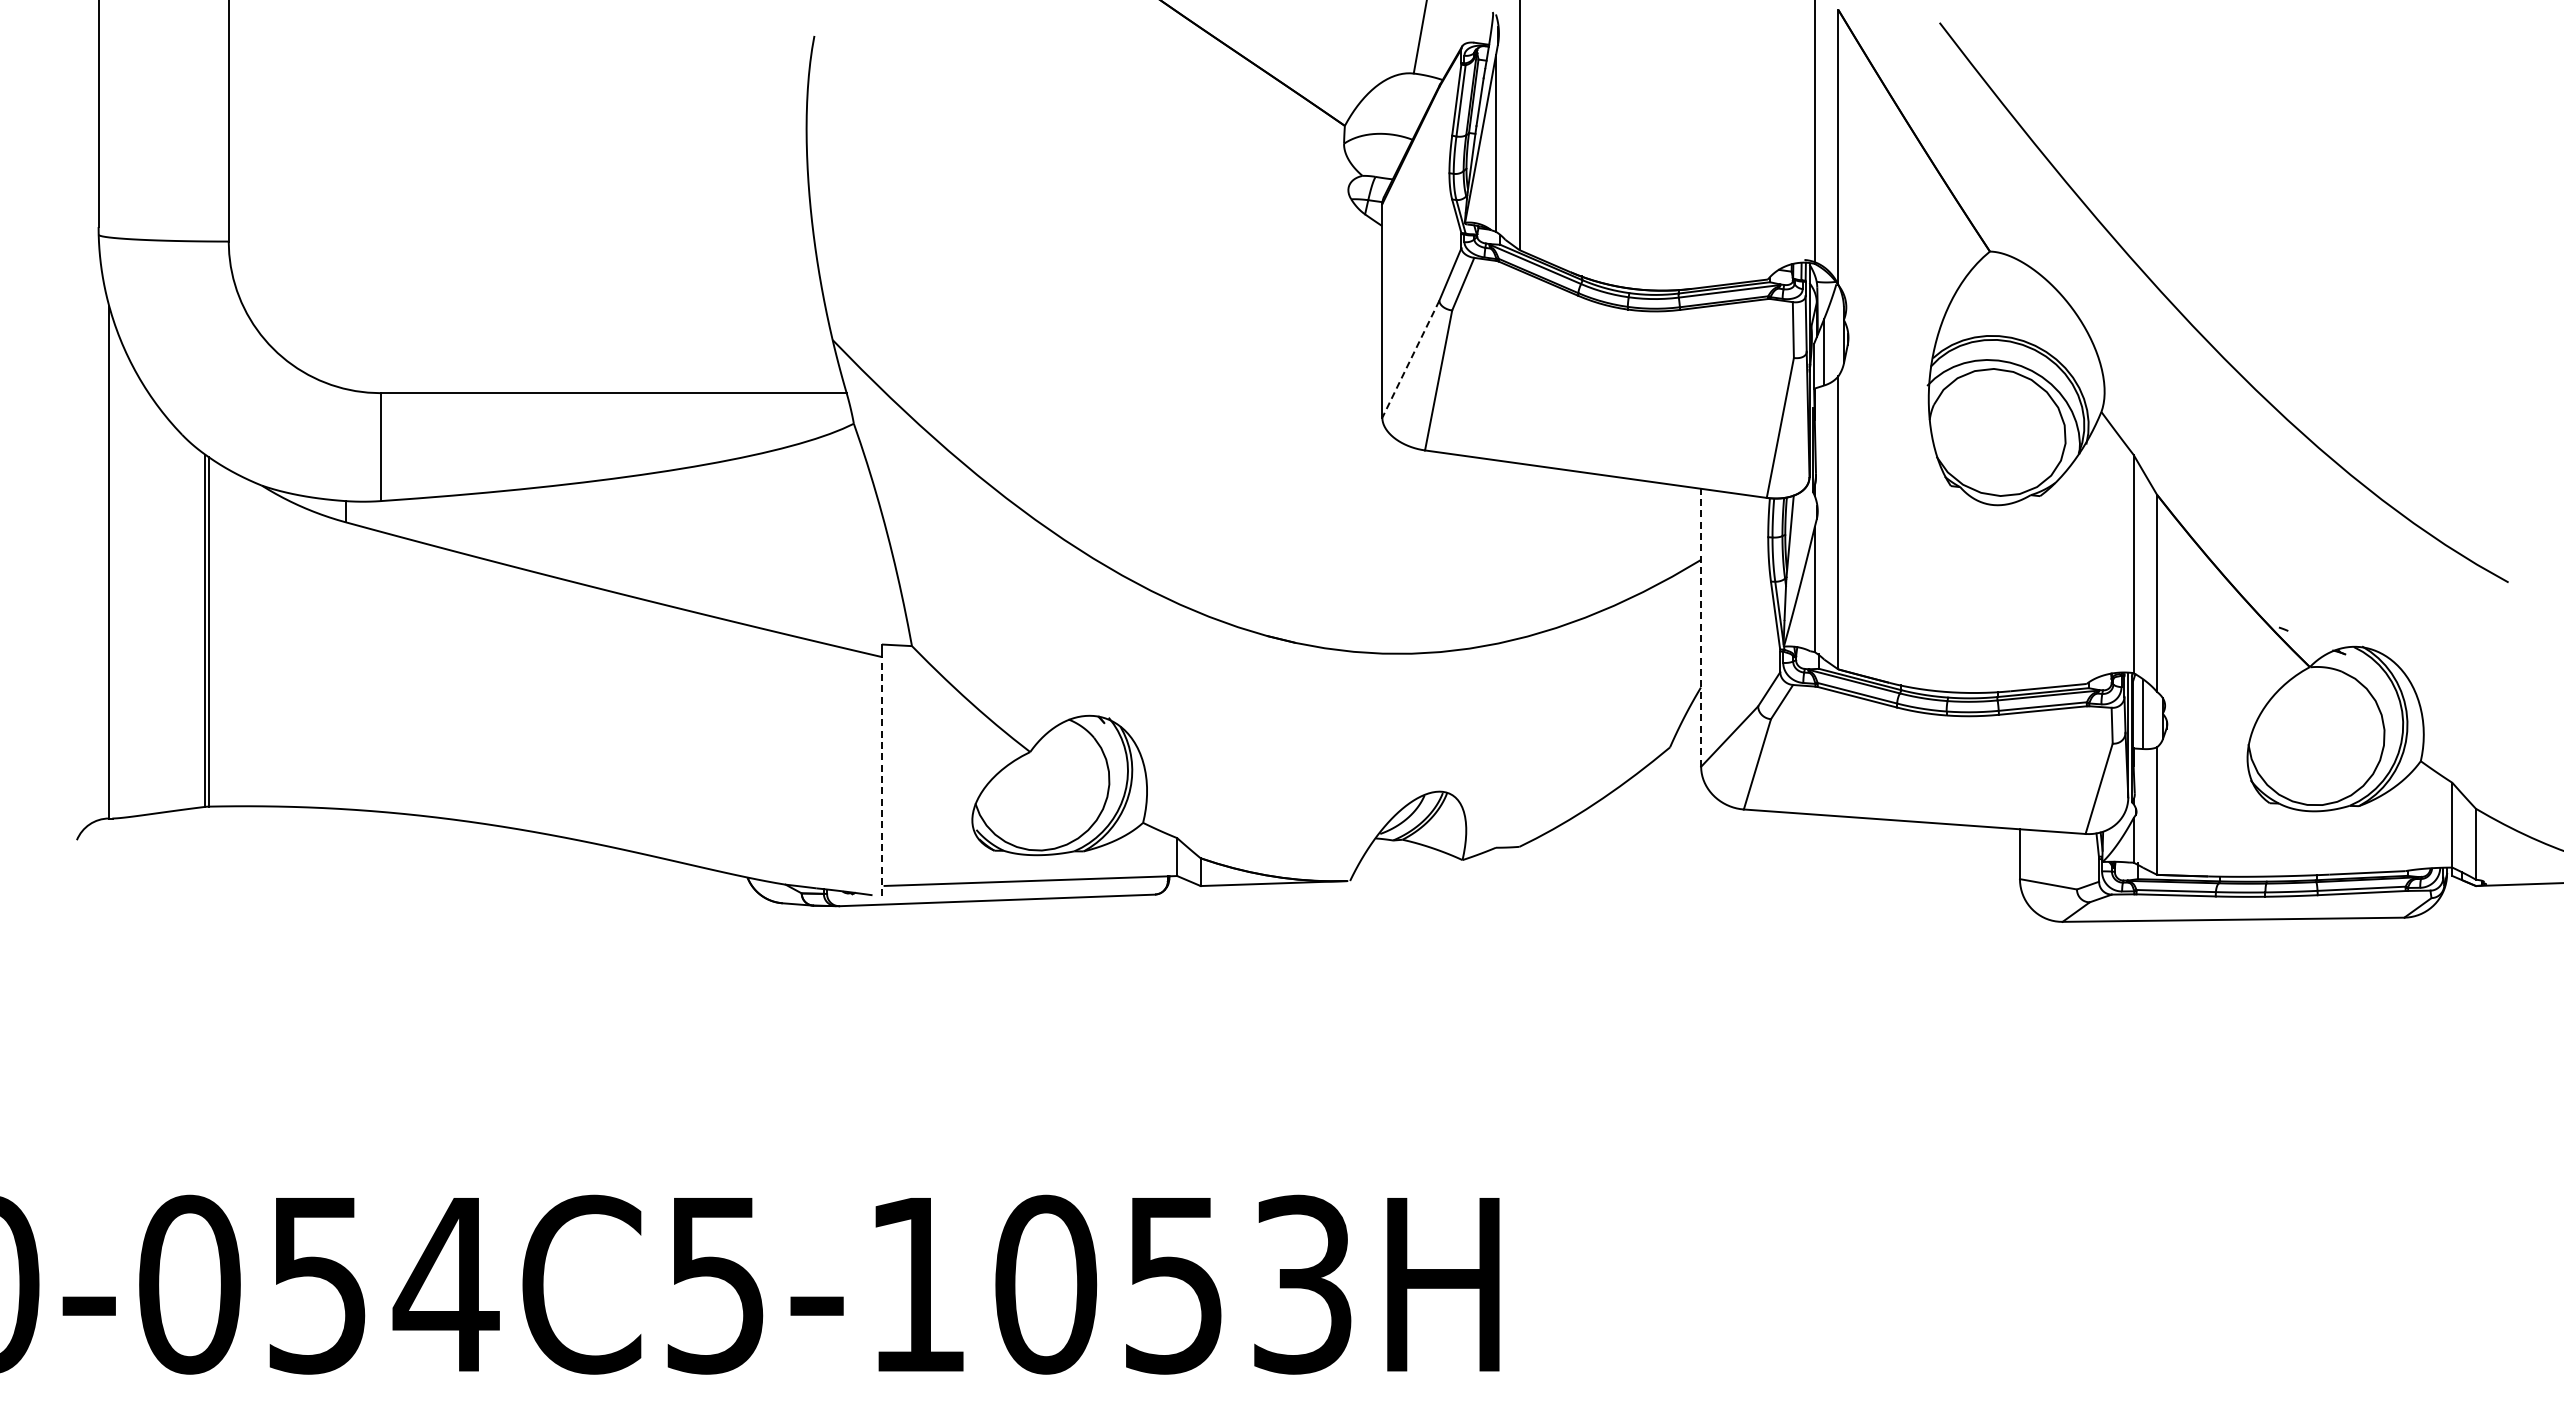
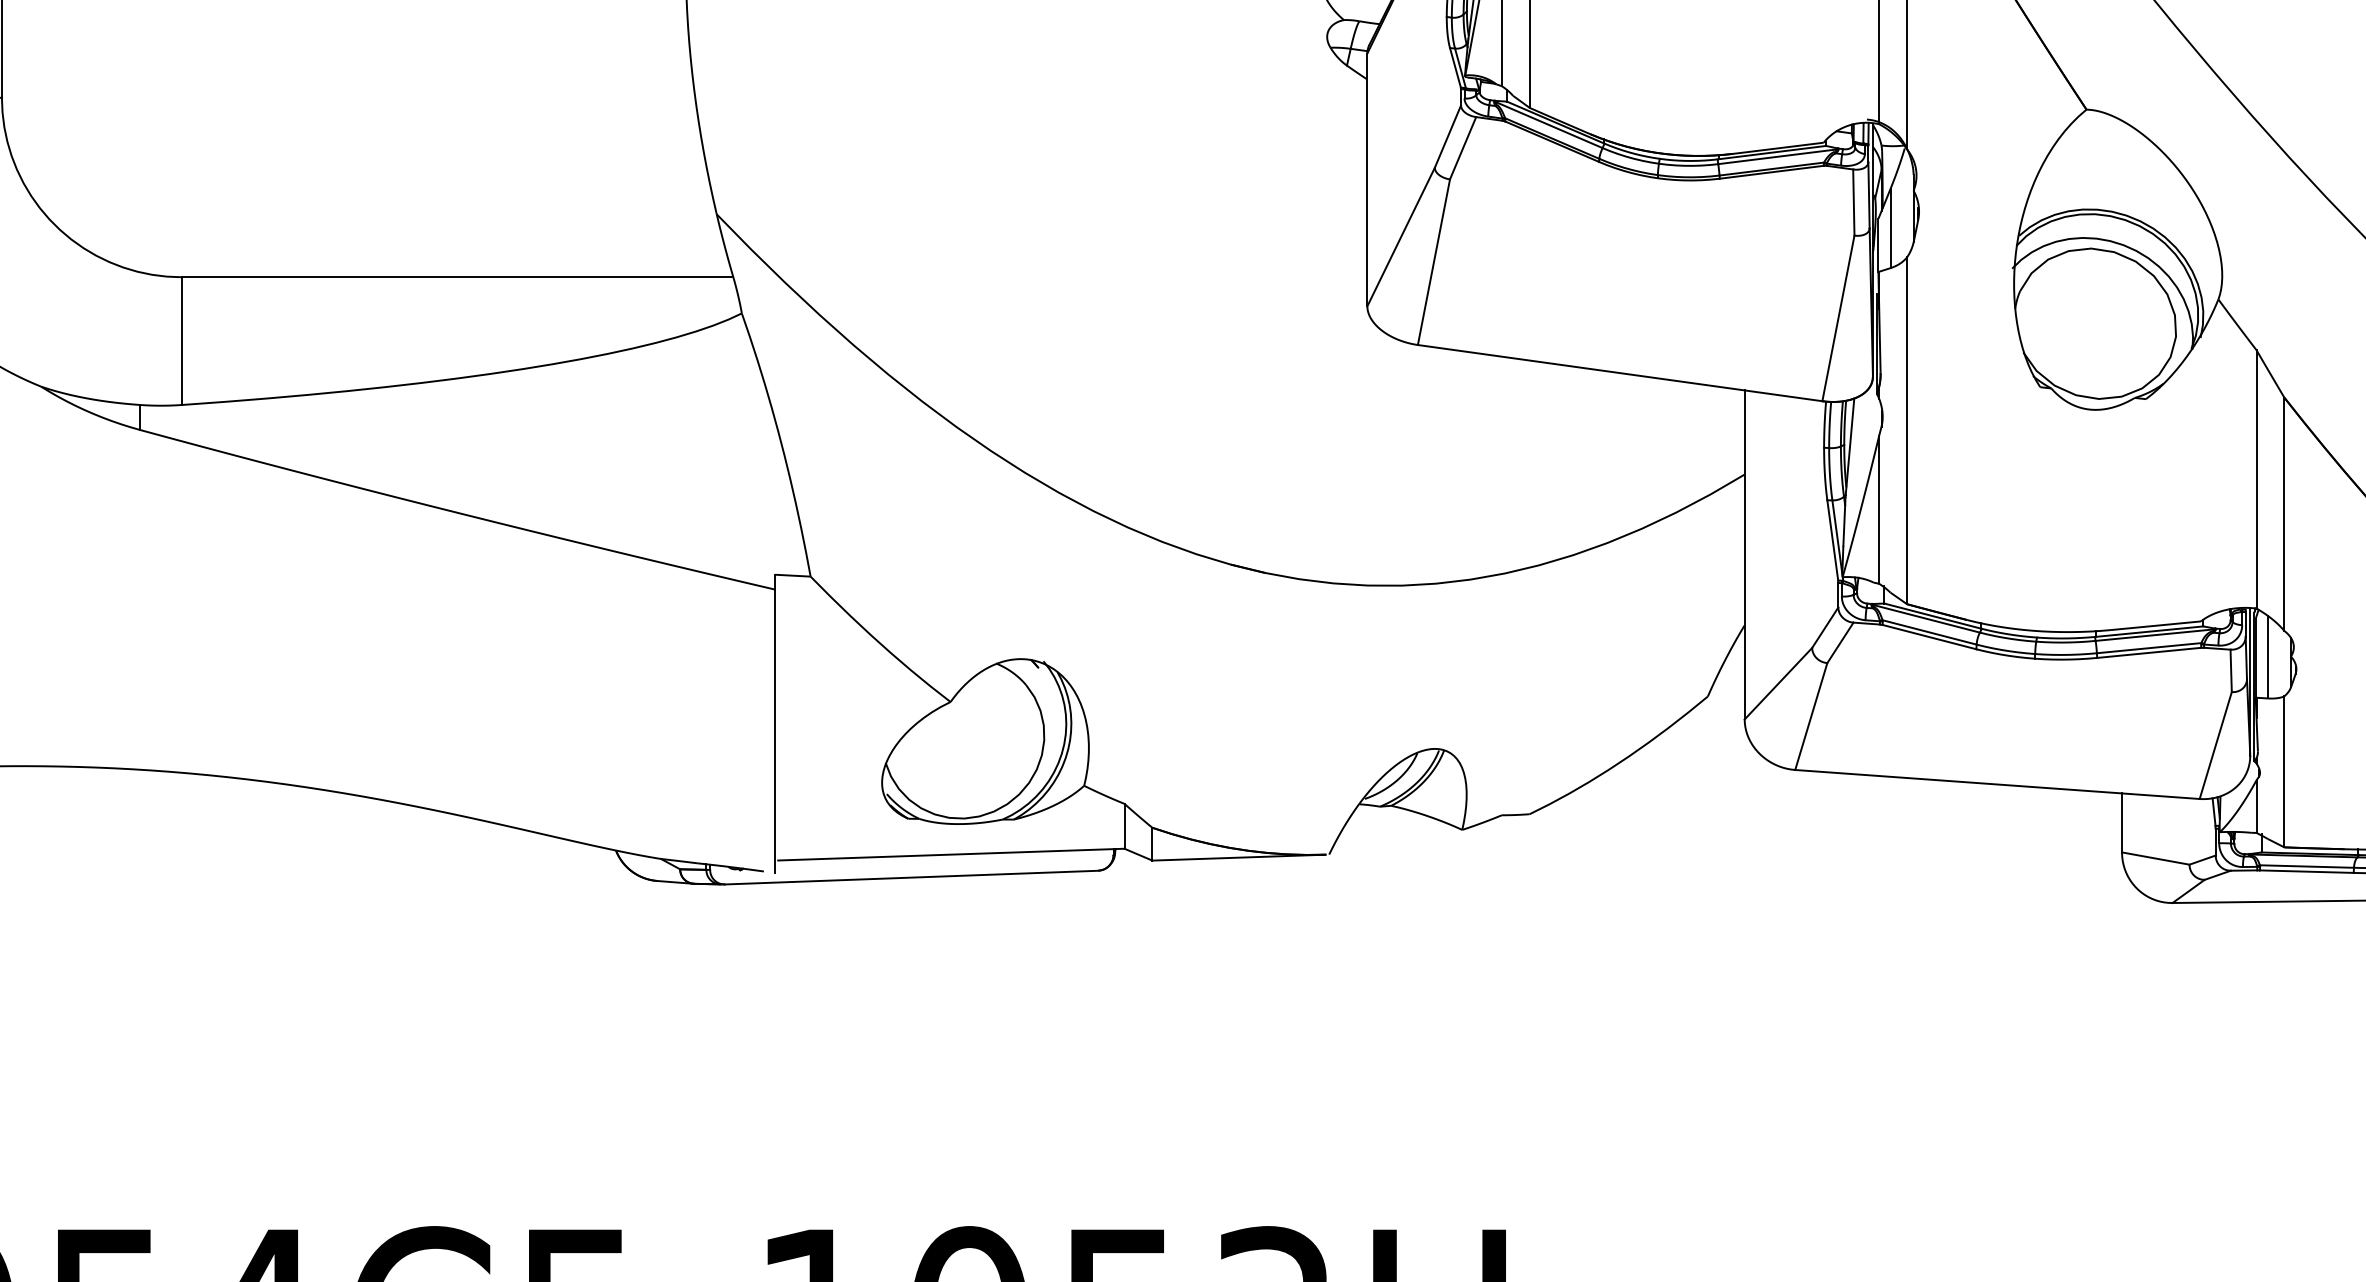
line: (1410, 359) -> (1400, 237), dashed -> solid
line: (1701, 627) -> (1745, 554), dashed -> solid
line: (881, 776) -> (774, 730), dashed -> solid

